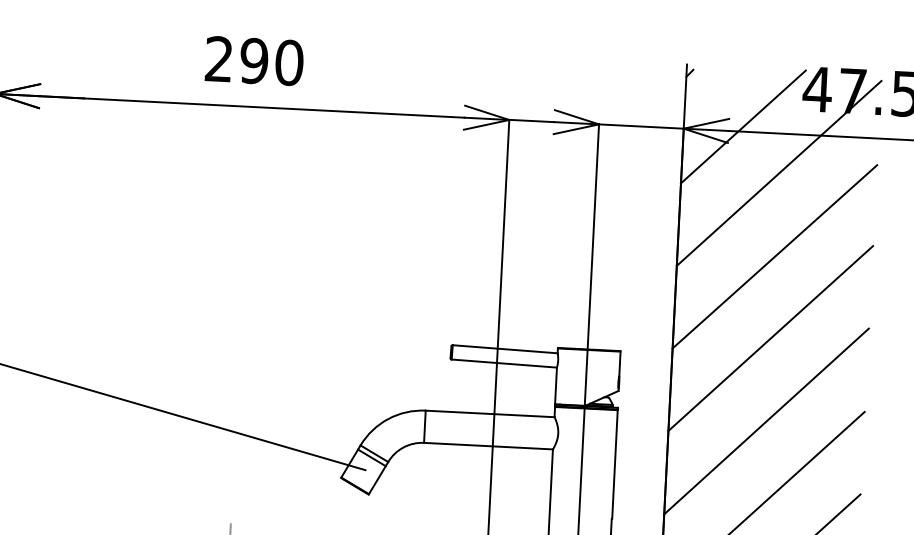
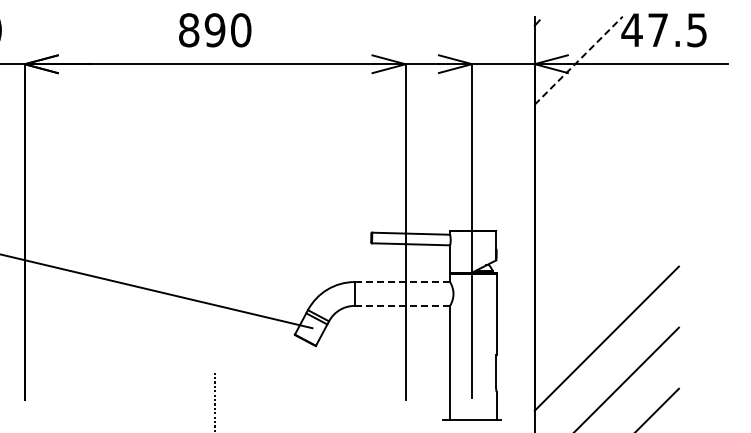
text: (219, 59) -> (189, 30), 290 -> 890
line: (744, 126) -> (579, 60), solid -> dashed
line: (778, 173) -> (606, 93), removed
line: (774, 255) -> (606, 154), removed
line: (770, 338) -> (606, 215), removed
line: (490, 414) -> (402, 282), solid -> dashed
line: (766, 420) -> (606, 276), removed
line: (488, 445) -> (402, 305), solid -> dashed

